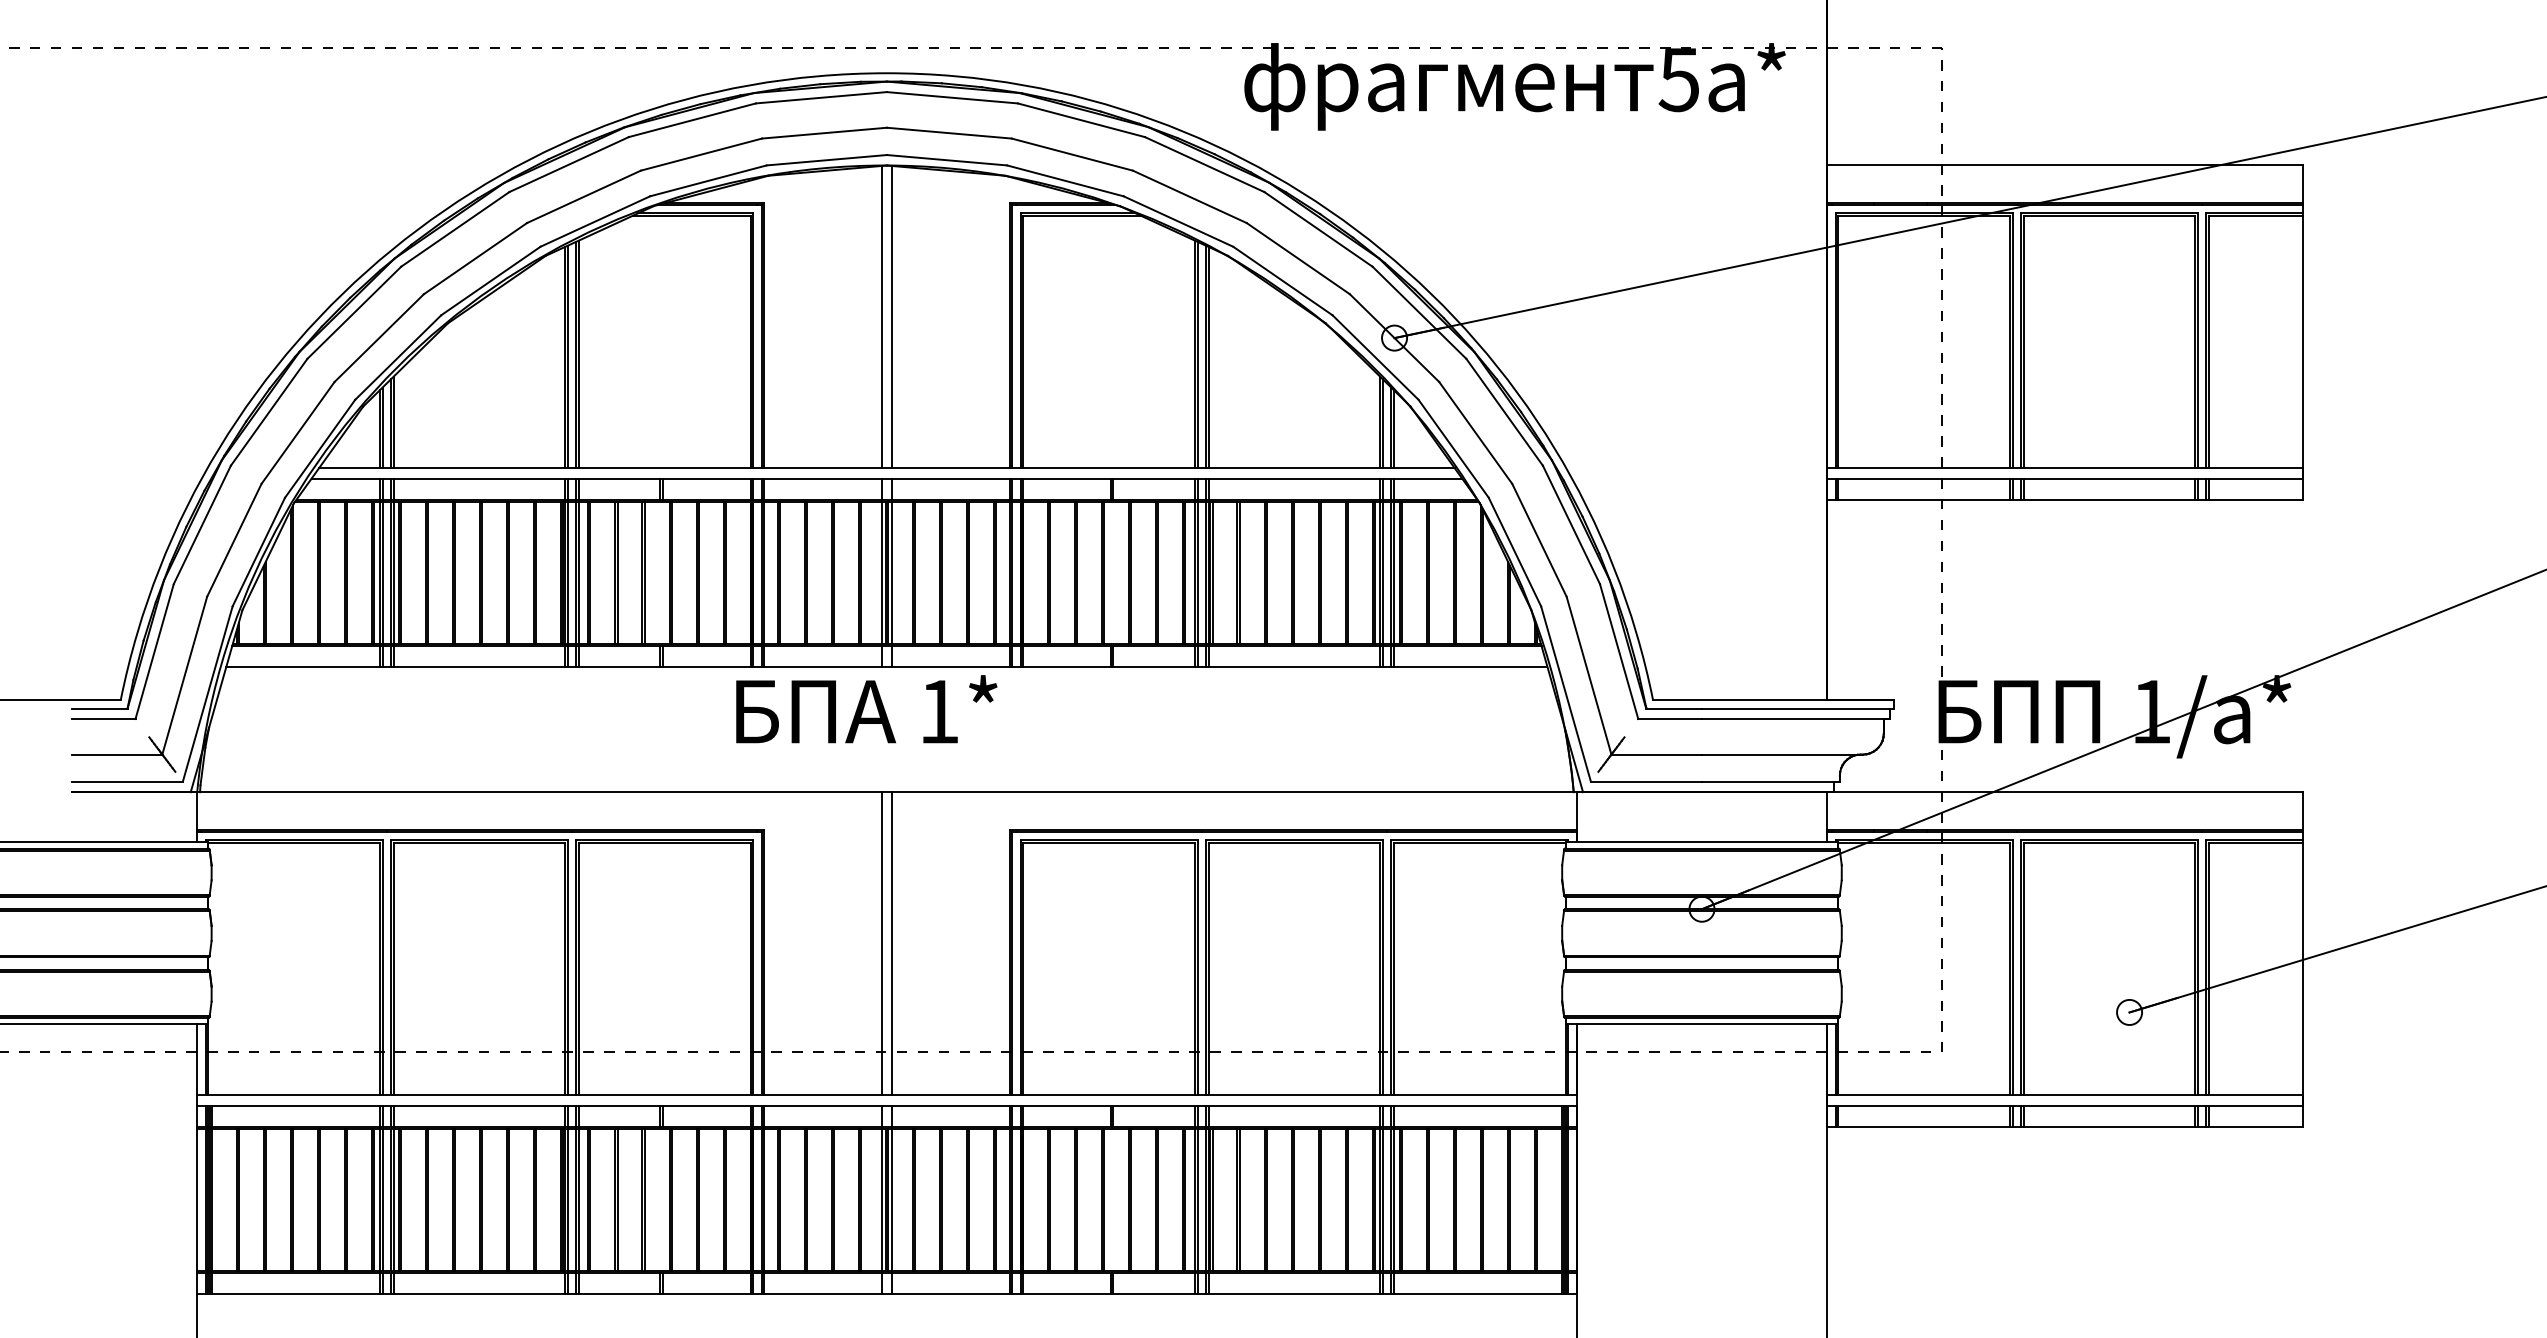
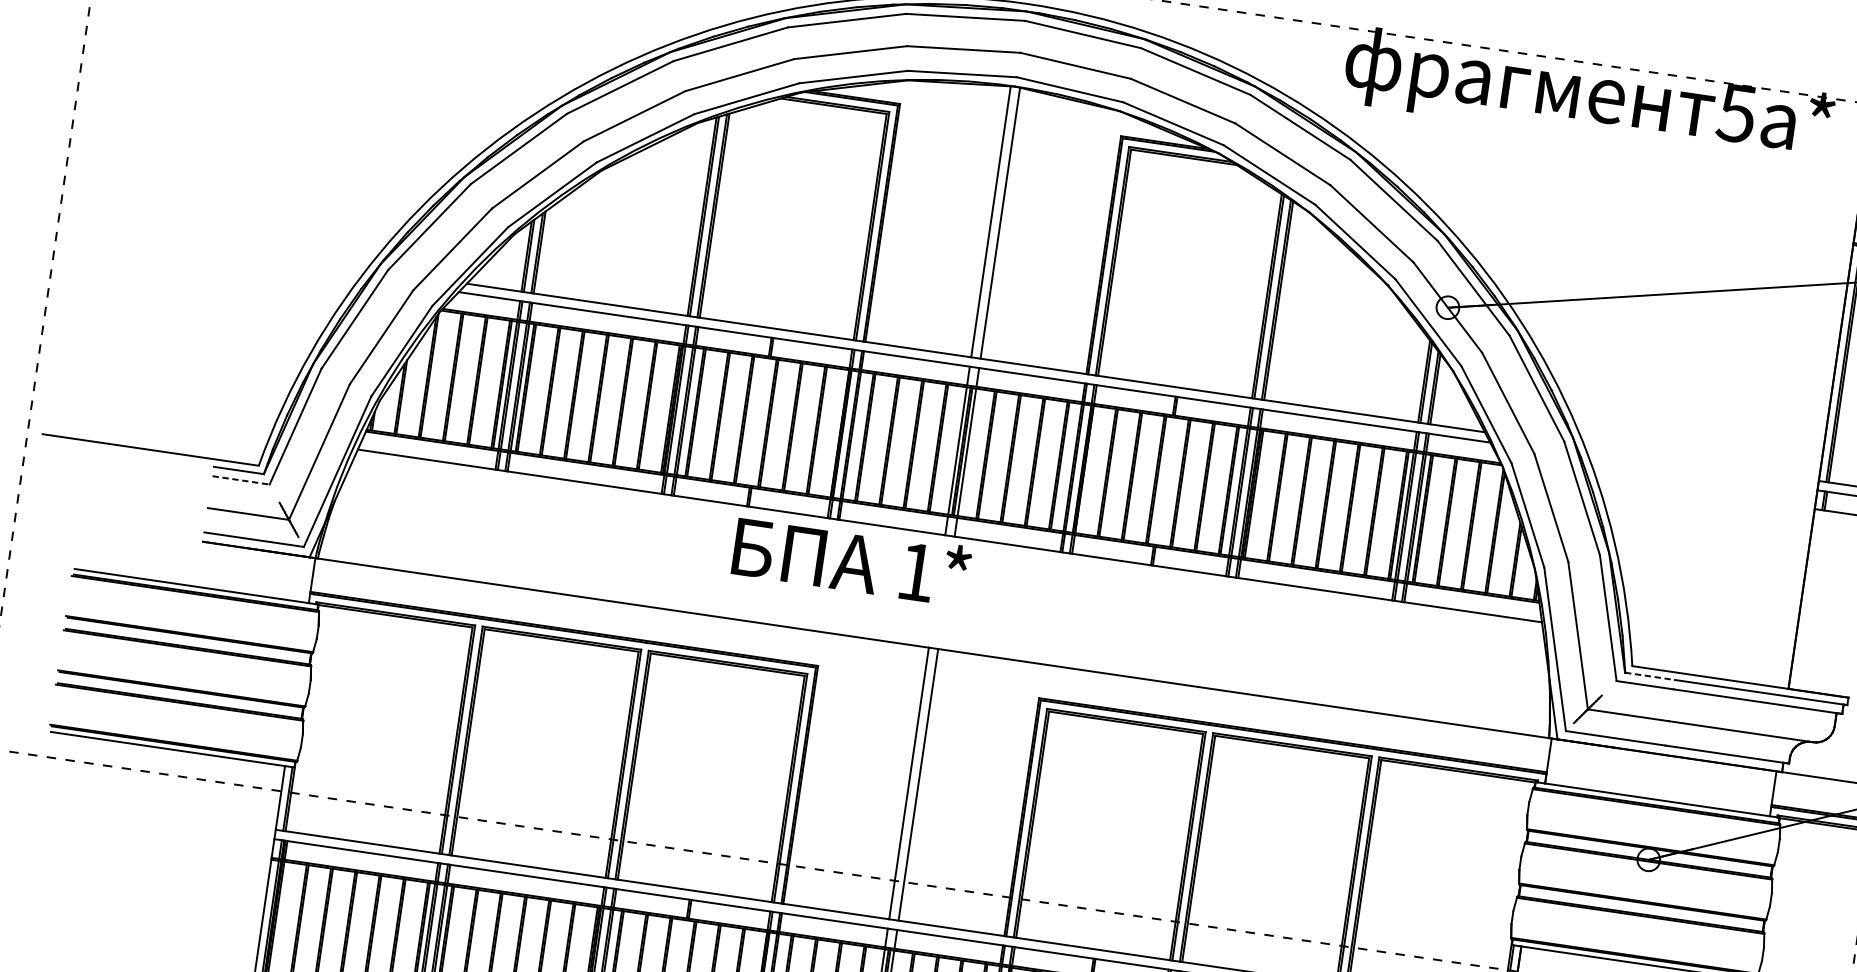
line: (1674, 708) -> (1650, 676), solid -> dashed
text: (866, 709) -> (851, 560), moved
line: (103, 719) -> (240, 480), solid -> dashed

